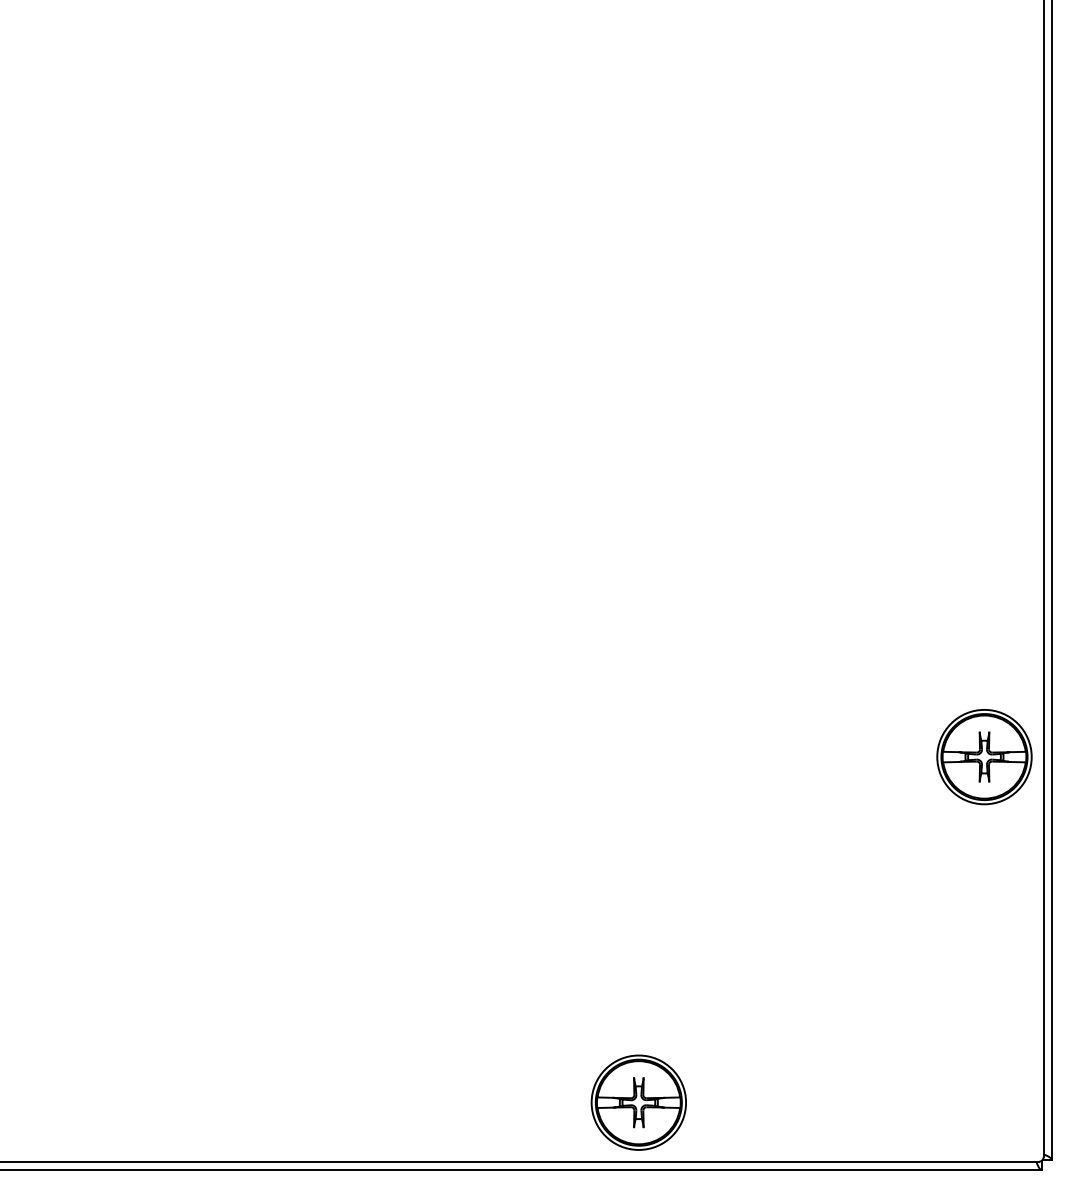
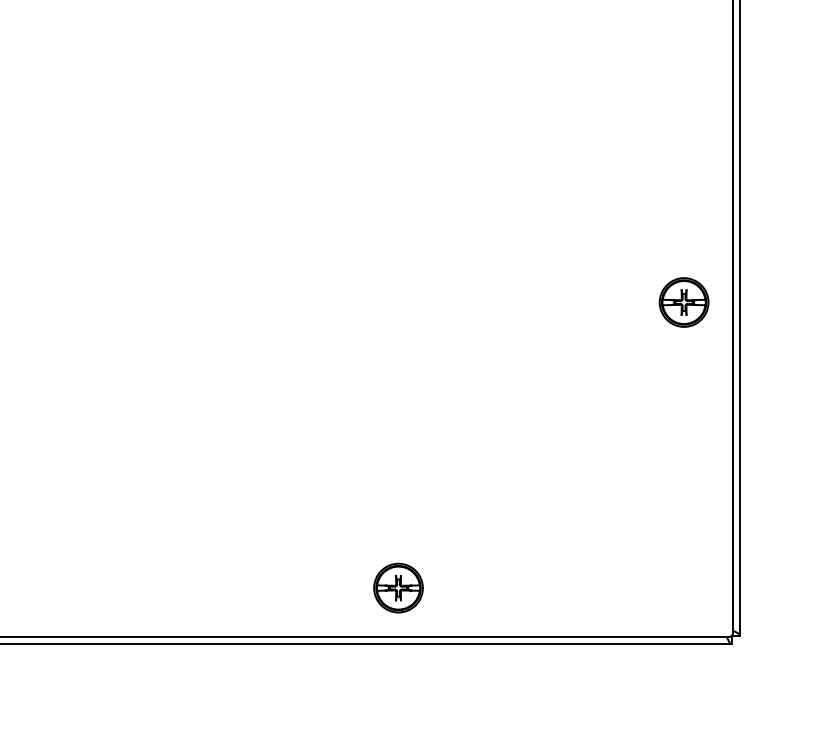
part: (984, 756) -> (684, 302), size x0.62
part: (638, 1102) -> (398, 588), size x0.62

